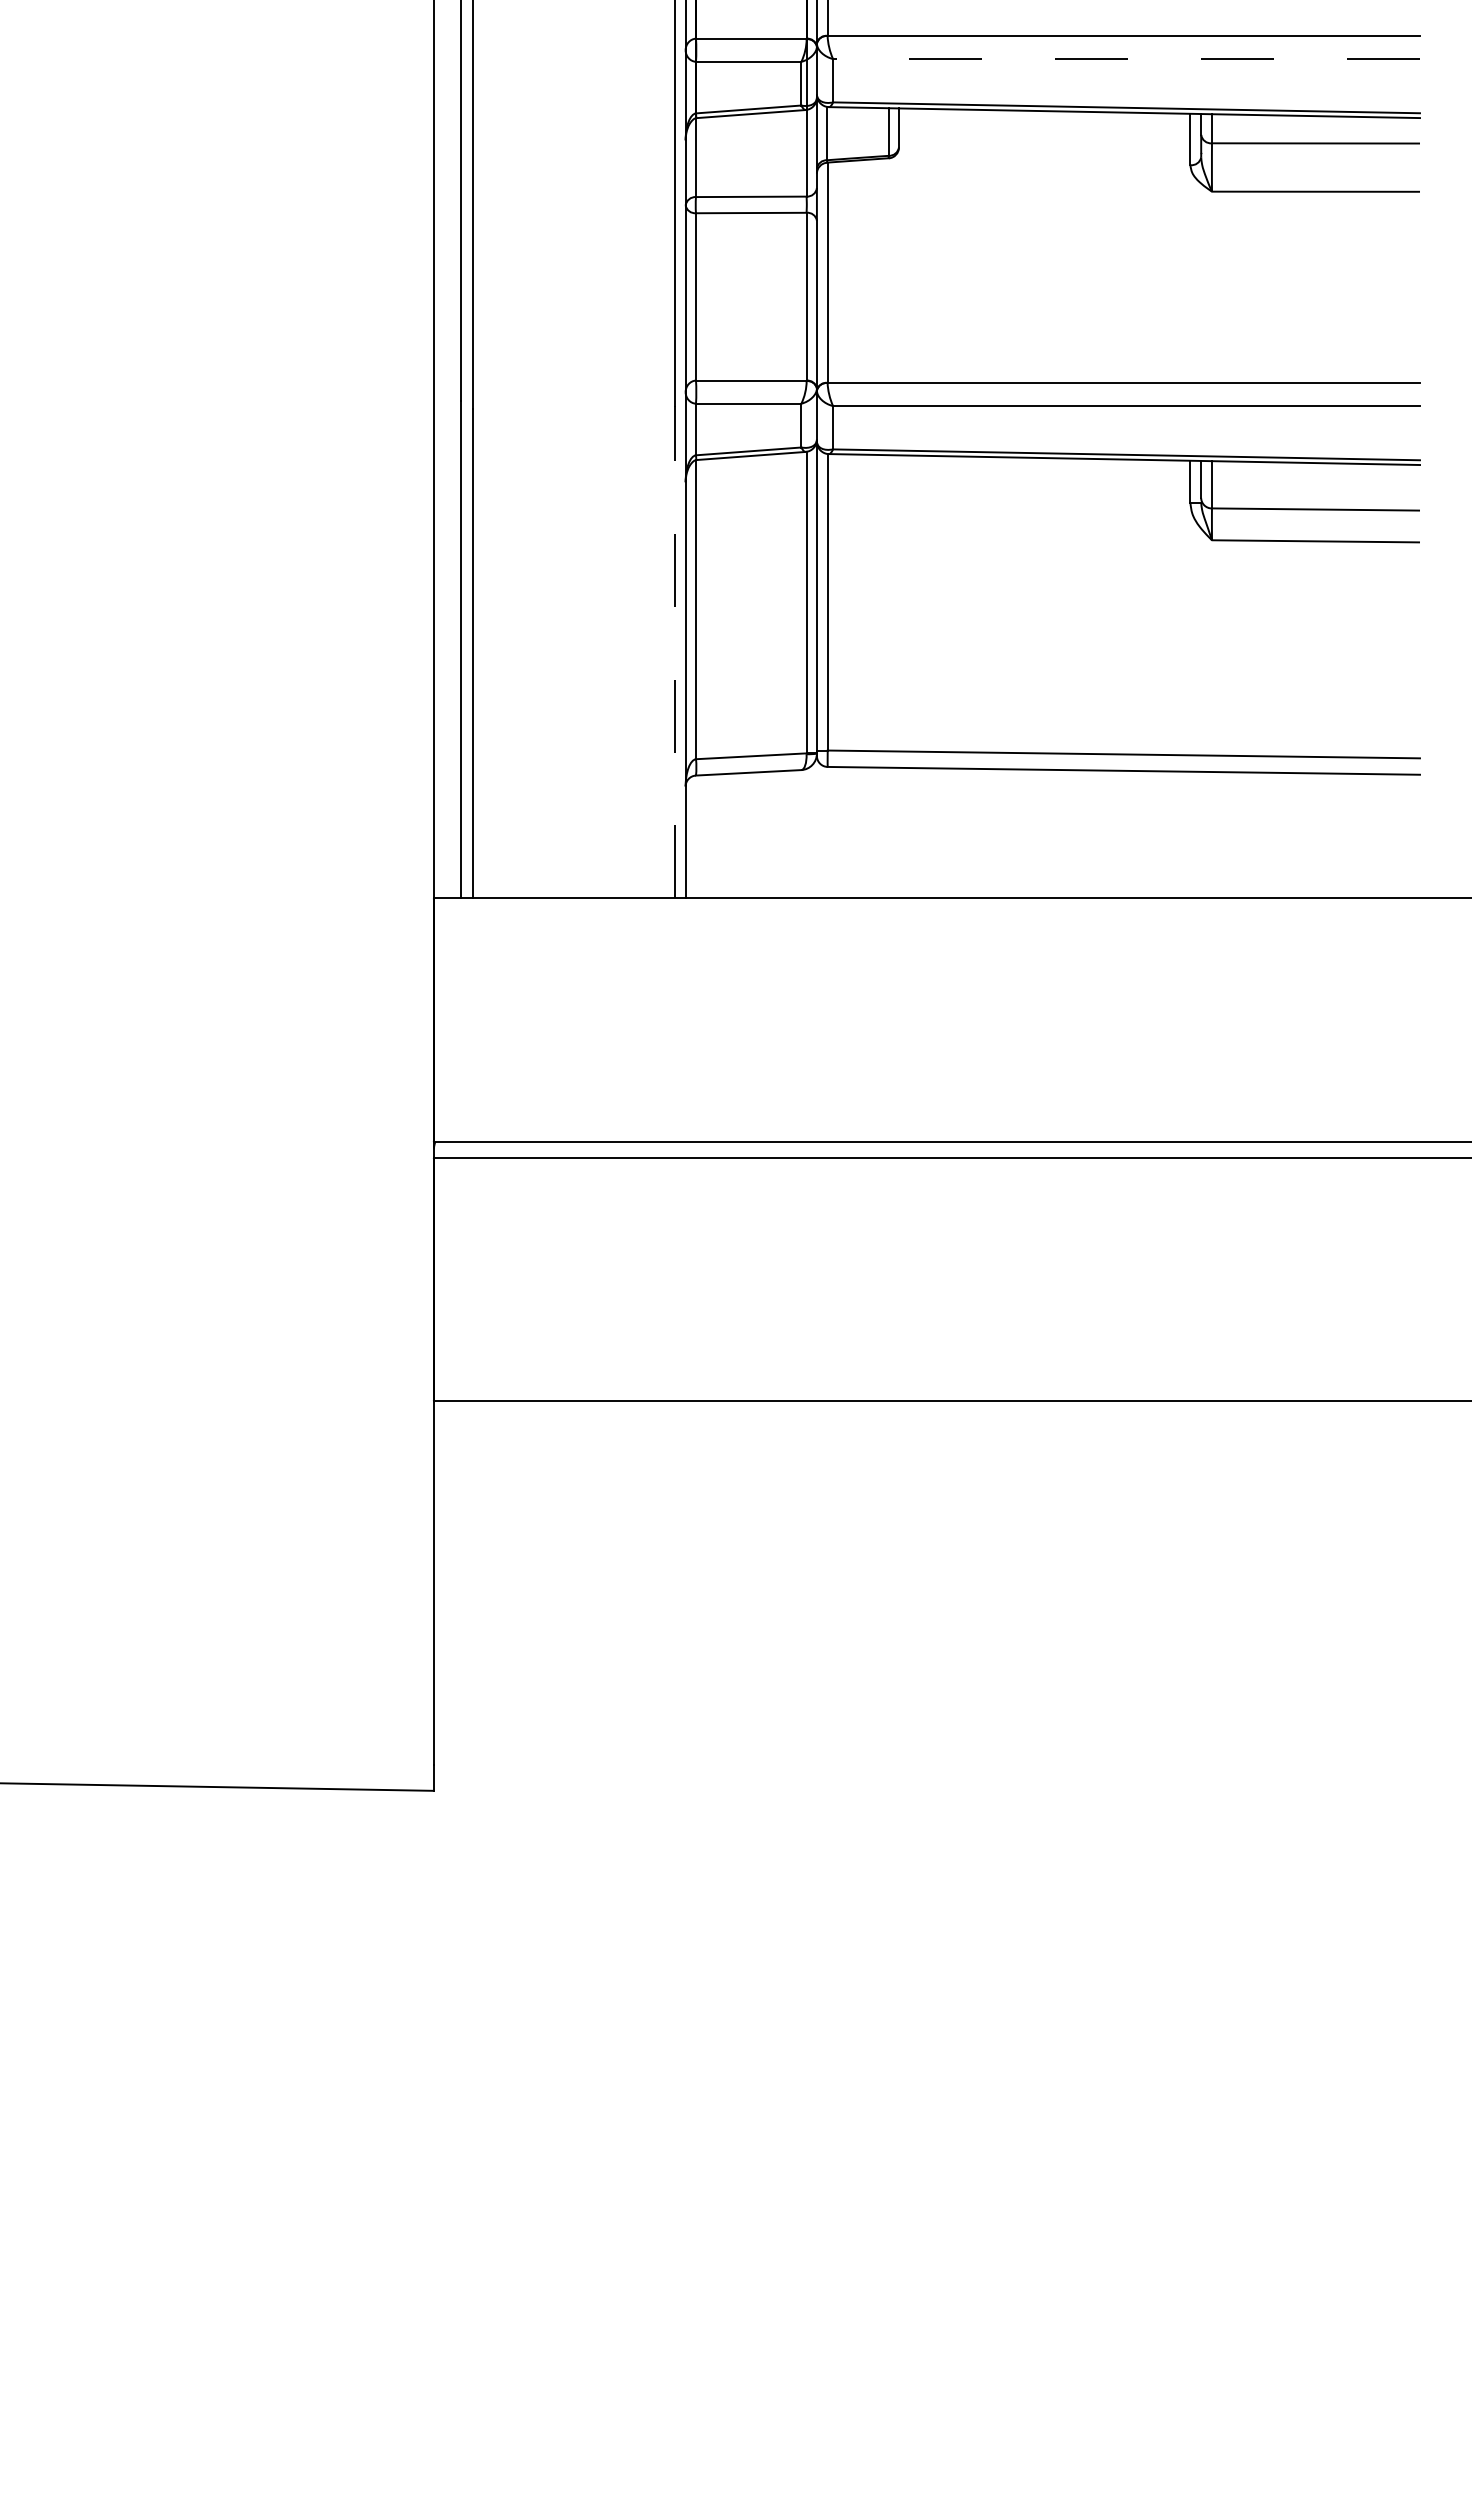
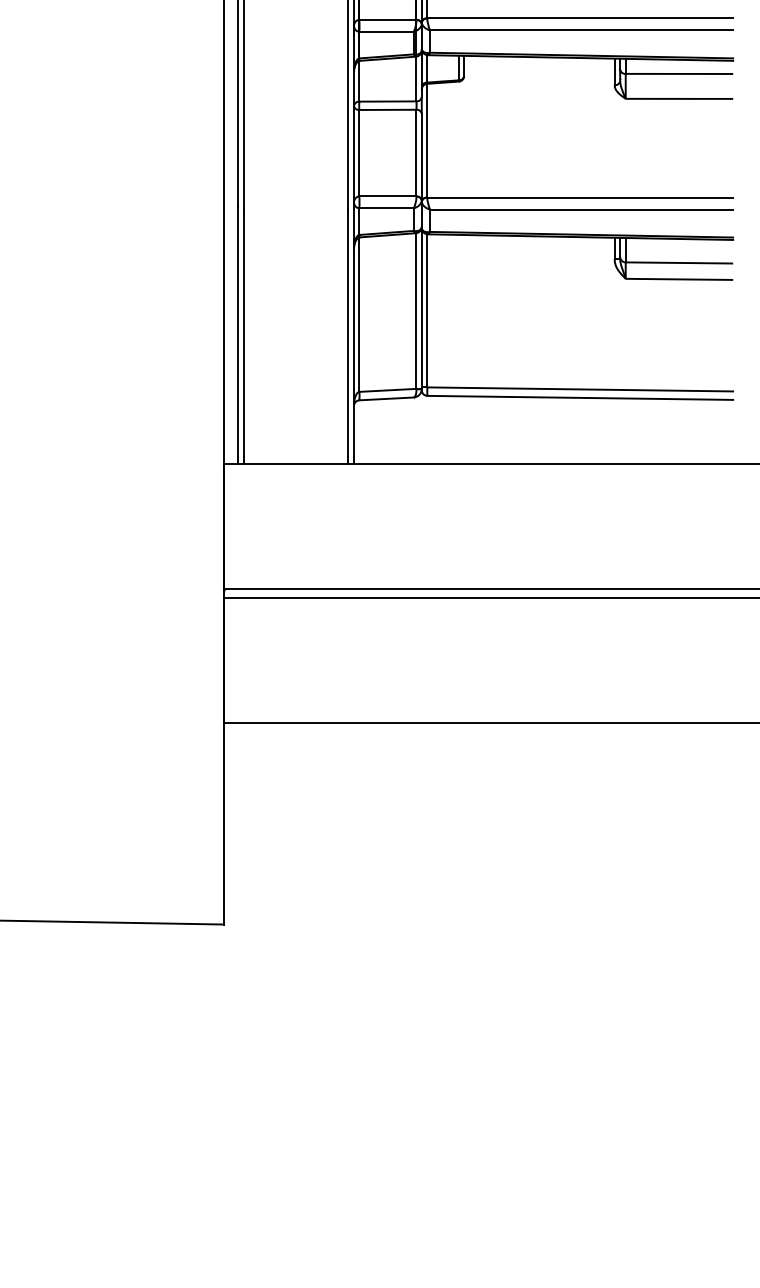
line: (1126, 59) -> (581, 30), dashed -> solid
line: (674, 651) -> (348, 336), dashed -> solid

